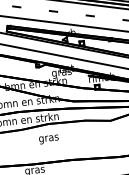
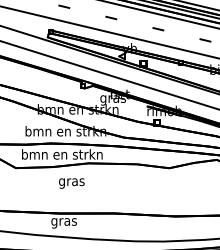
text: (48, 139) -> (71, 183), moved

